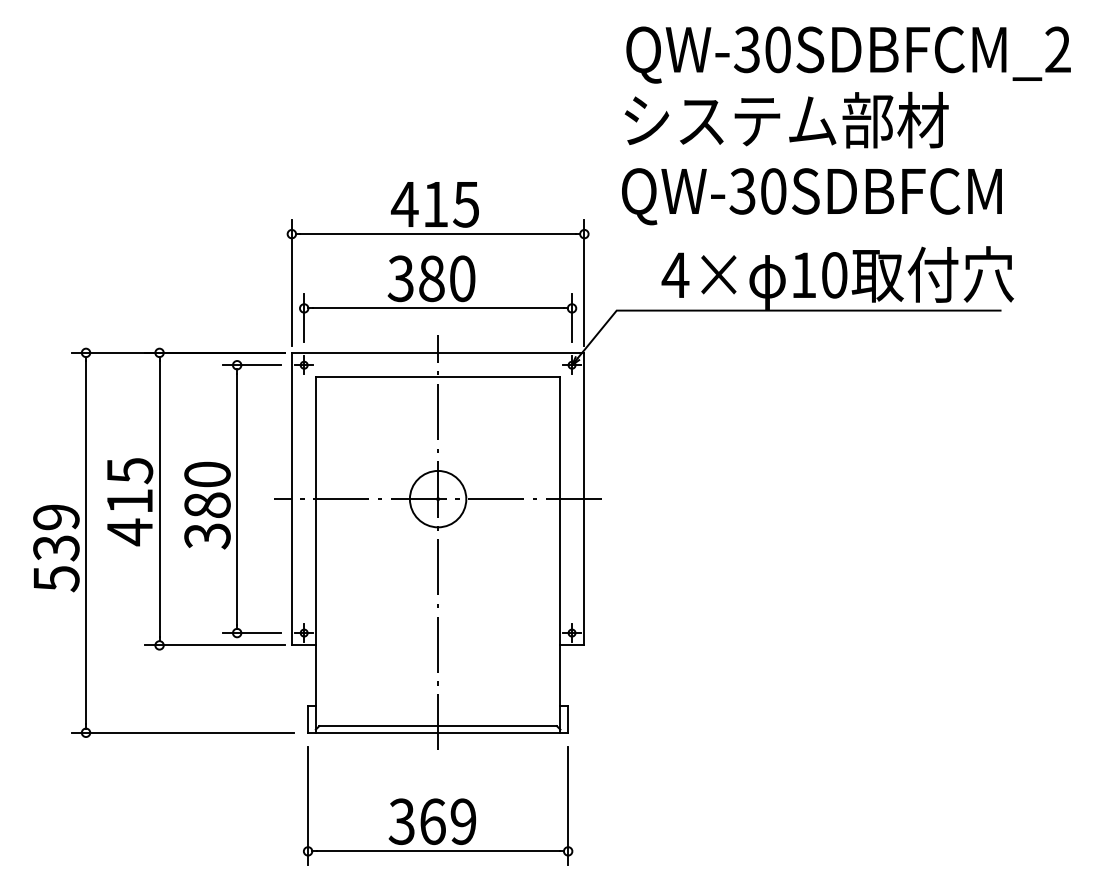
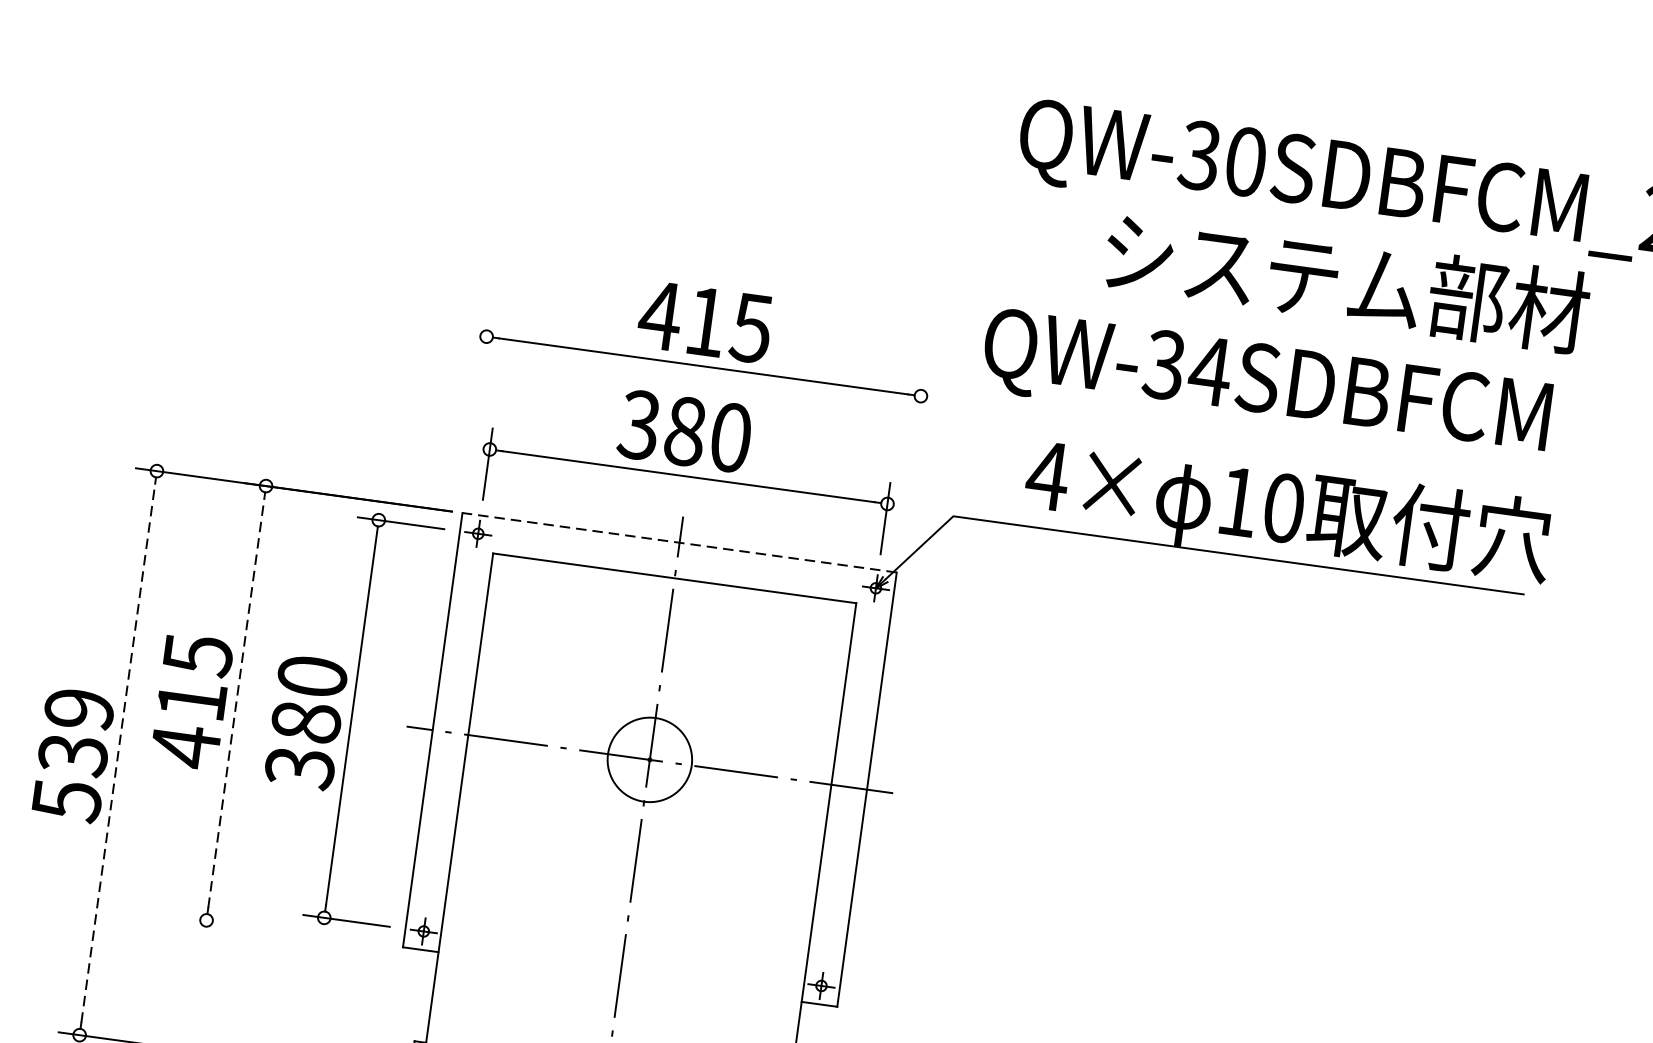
text: (786, 119) -> (1346, 281), moved
text: (773, 191) -> (1210, 371), QW-30SDBFCM -> QW-34SDBFCM
line: (291, 282) -> (476, 408), removed
line: (584, 282) -> (911, 468), removed
line: (437, 352) -> (678, 542), solid -> dashed
line: (159, 499) -> (236, 703), solid -> dashed
line: (86, 542) -> (119, 752), solid -> dashed
line: (214, 645) -> (288, 931), removed

